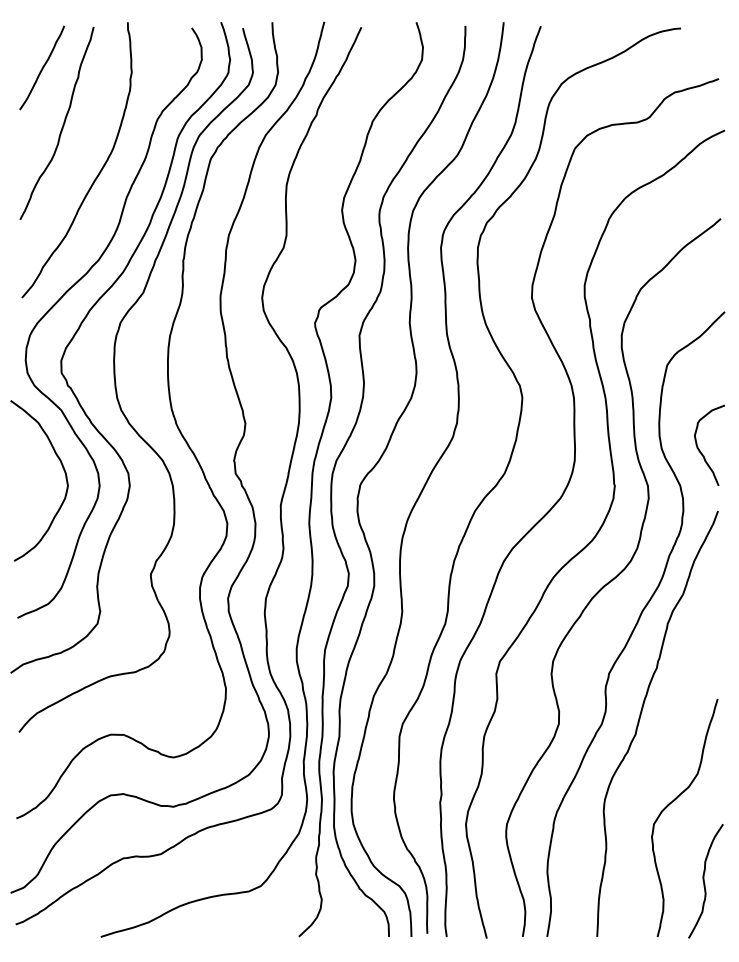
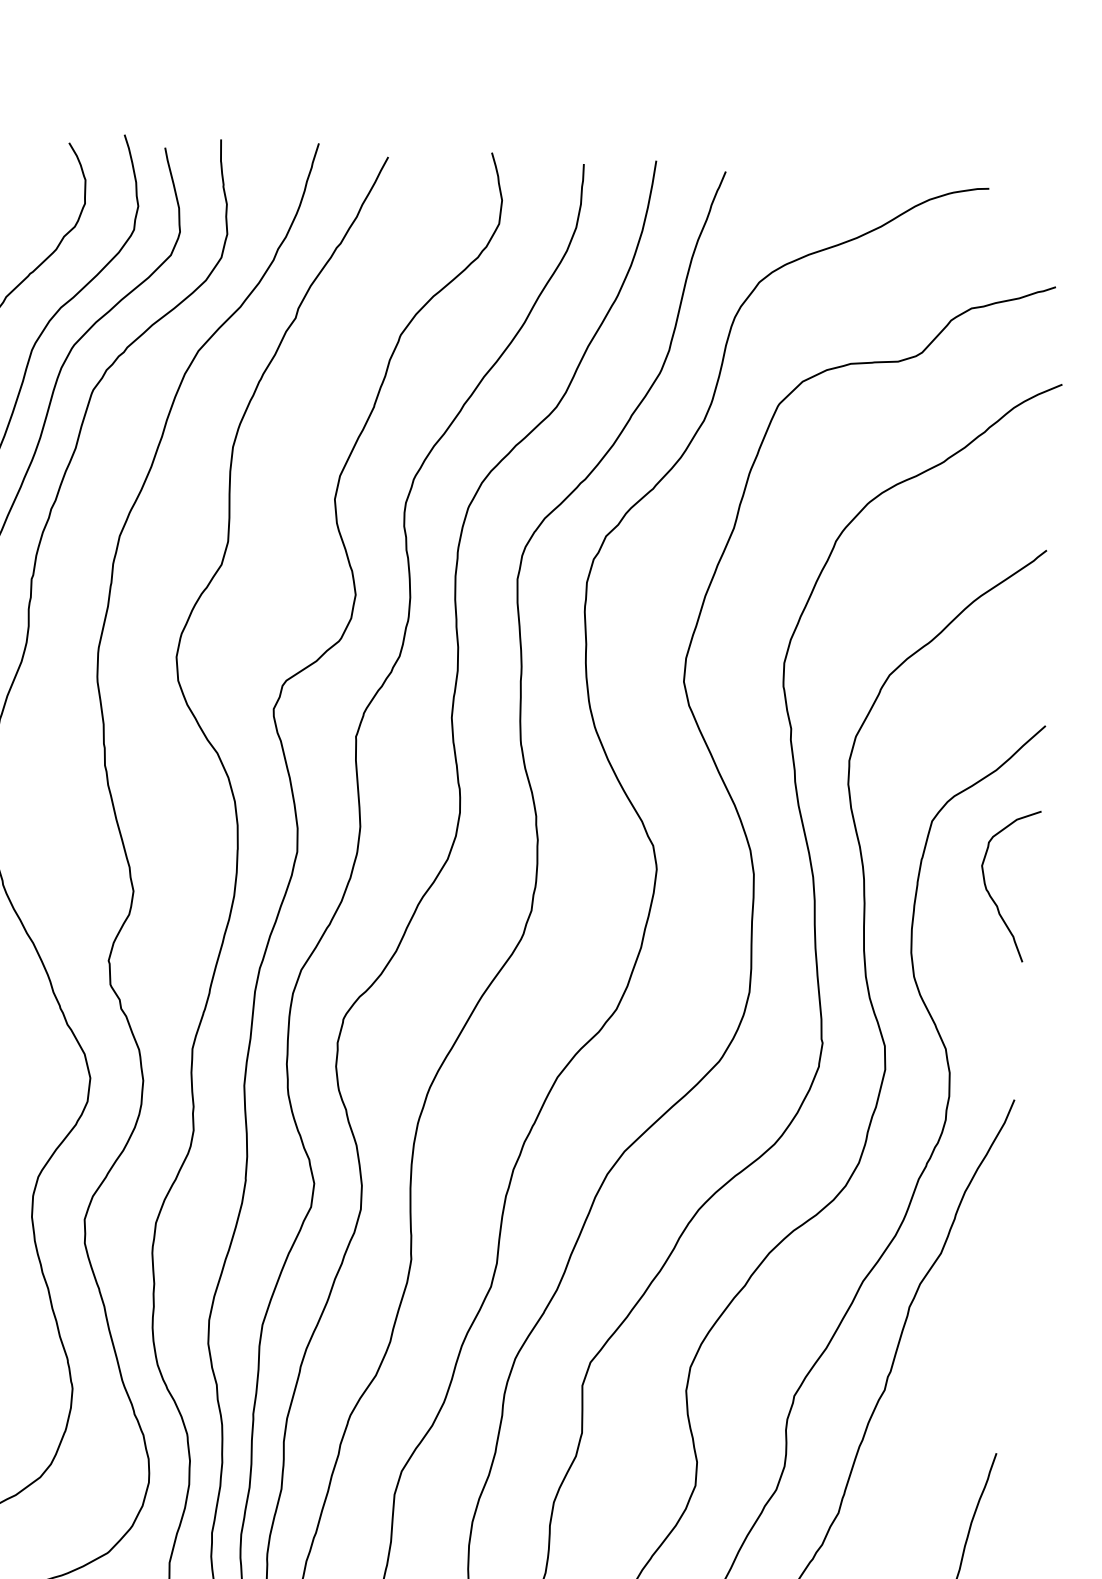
curve: (699, 448) -> (989, 890), moved

